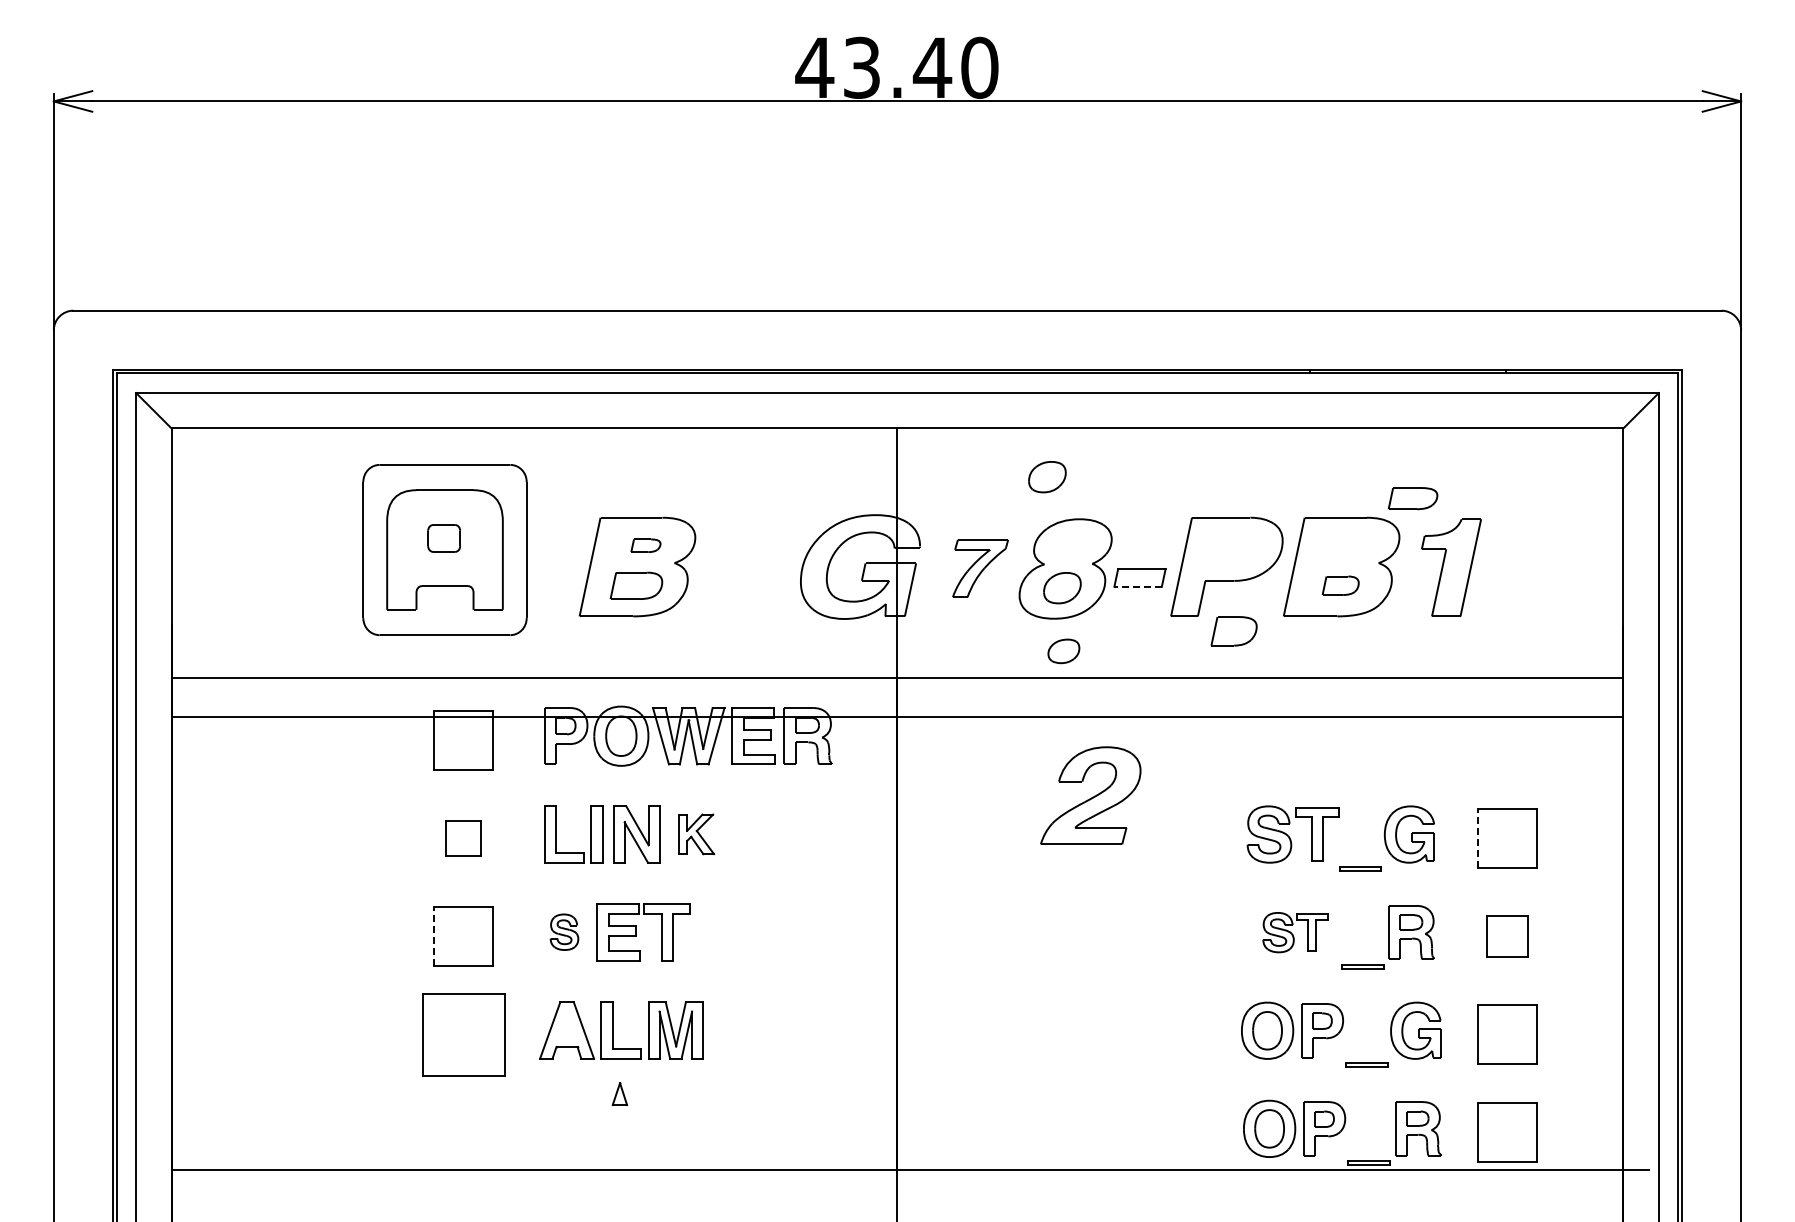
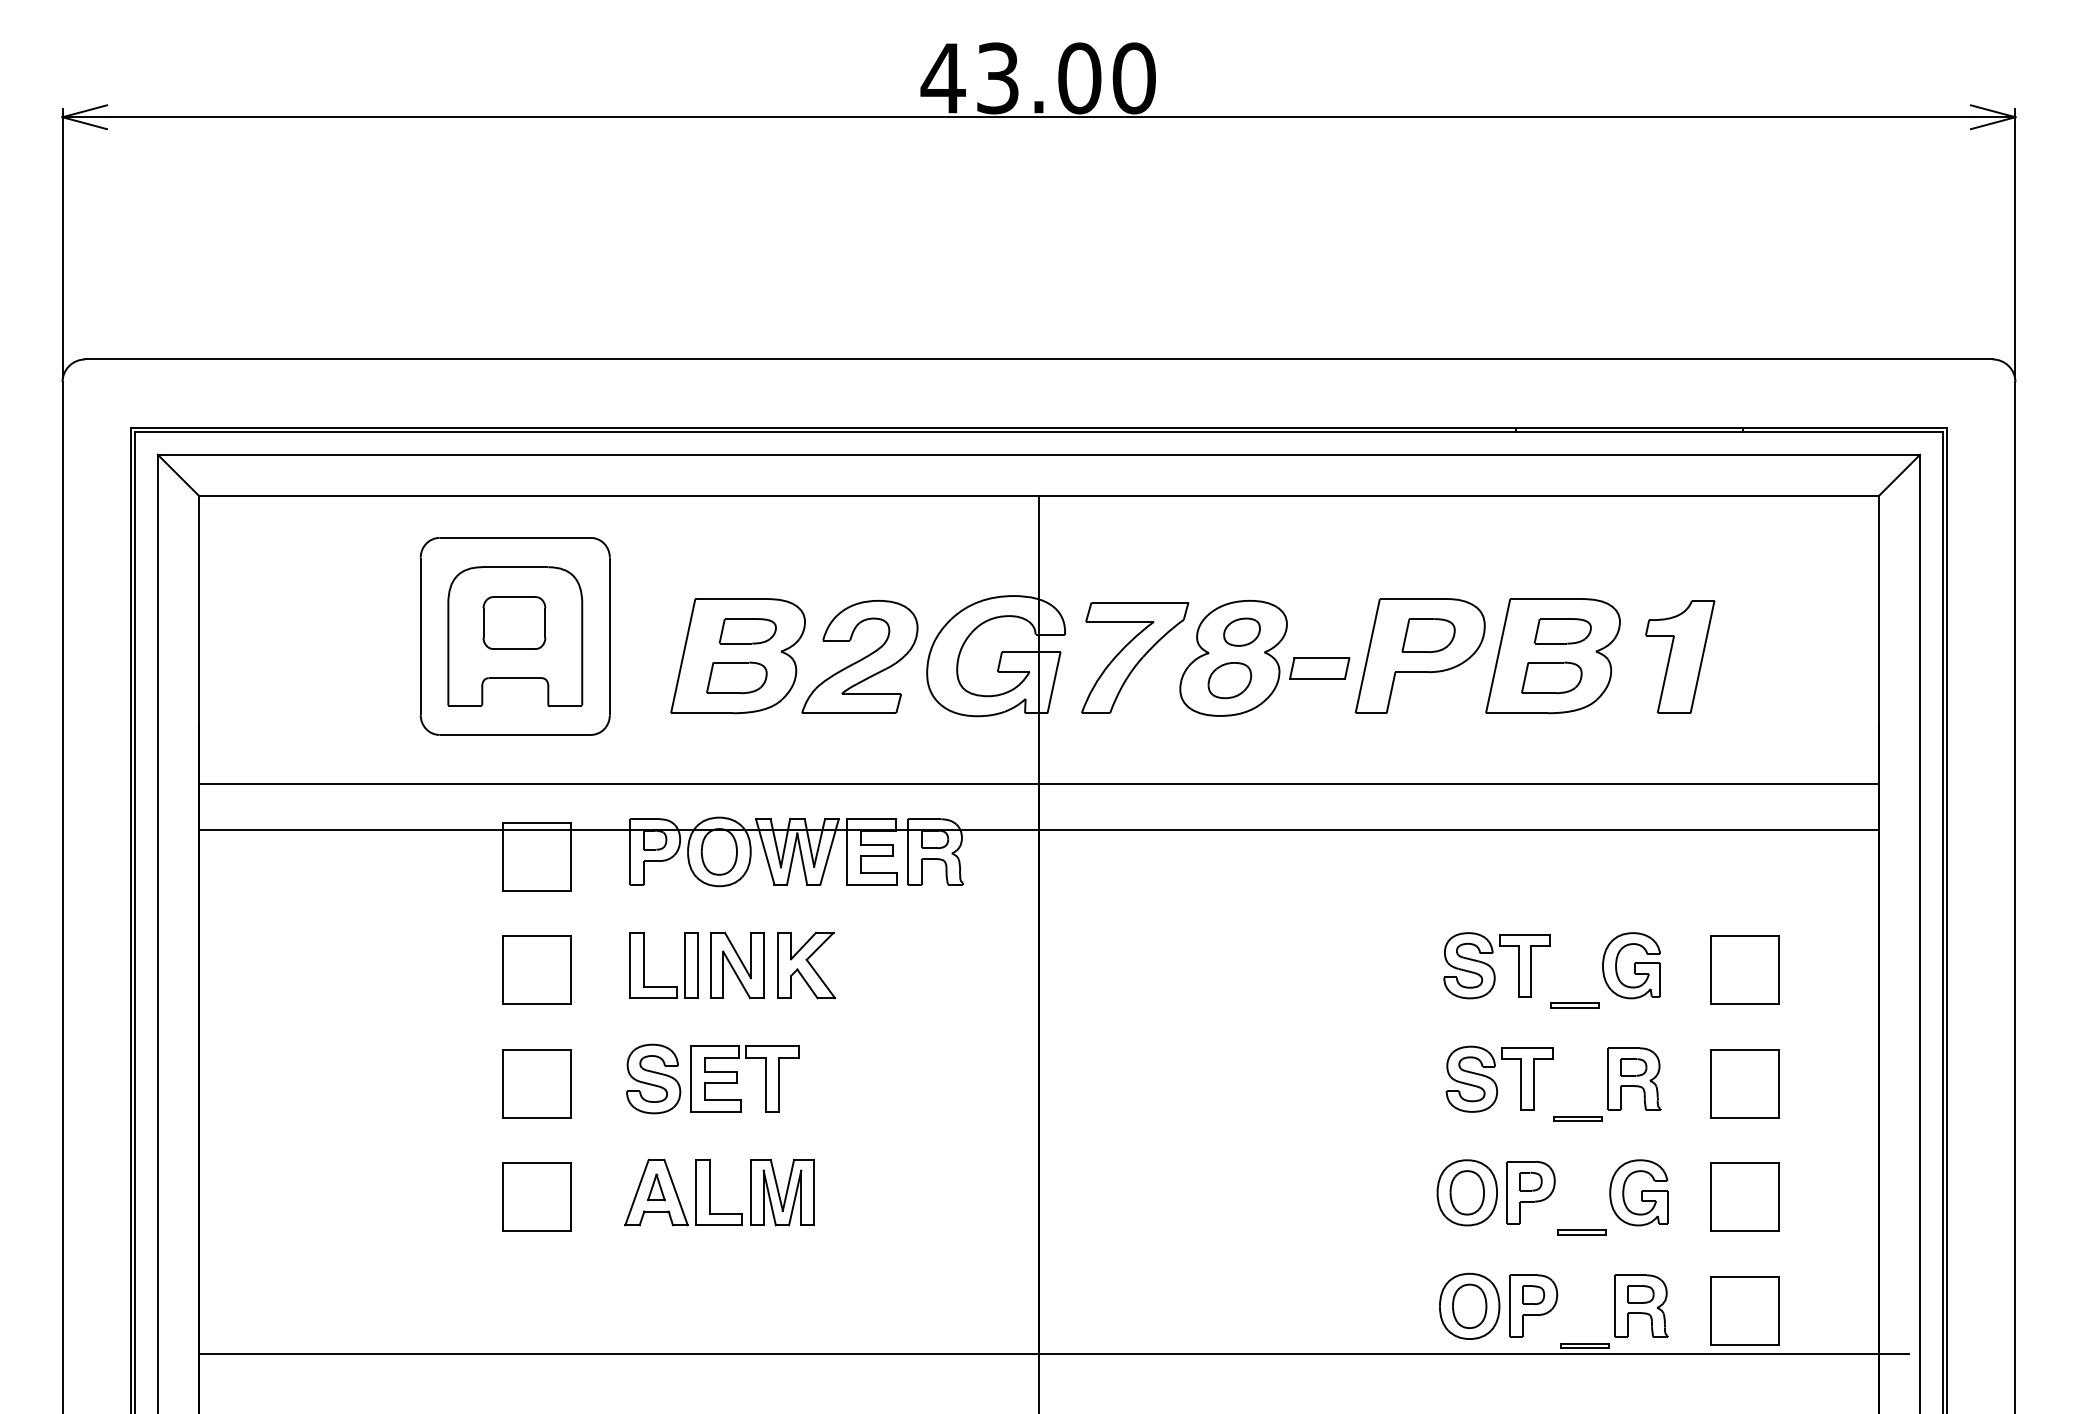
text: (932, 67) -> (1079, 77), 43.40 -> 43.00
part: (1047, 477) -> (1212, 552), removed
part: (1412, 498) -> (1562, 631), moved
part: (443, 538) -> (513, 623), size x1.67
part: (645, 545) -> (747, 631), size x1.67
part: (980, 568) -> (1135, 657), size x1.67
part: (1340, 585) -> (1551, 677), size x1.43
line: (1138, 586) -> (1317, 678), dashed -> solid
part: (1233, 631) -> (1427, 635), moved
part: (1063, 651) -> (1241, 632), moved
part: (1090, 795) -> (859, 656), moved
part: (696, 834) -> (806, 965), size x1.43
line: (1478, 837) -> (1711, 969), dashed -> solid
part: (463, 838) -> (536, 970), size x1.67
part: (564, 931) -> (653, 1077), size x1.67
part: (1294, 932) -> (1498, 1079), size x1.43
line: (434, 936) -> (503, 1083), dashed -> solid
part: (1507, 936) -> (1745, 1083), size x1.43
part: (463, 1034) -> (536, 1197), size x0.71
part: (619, 1094) -> (655, 1187), moved

